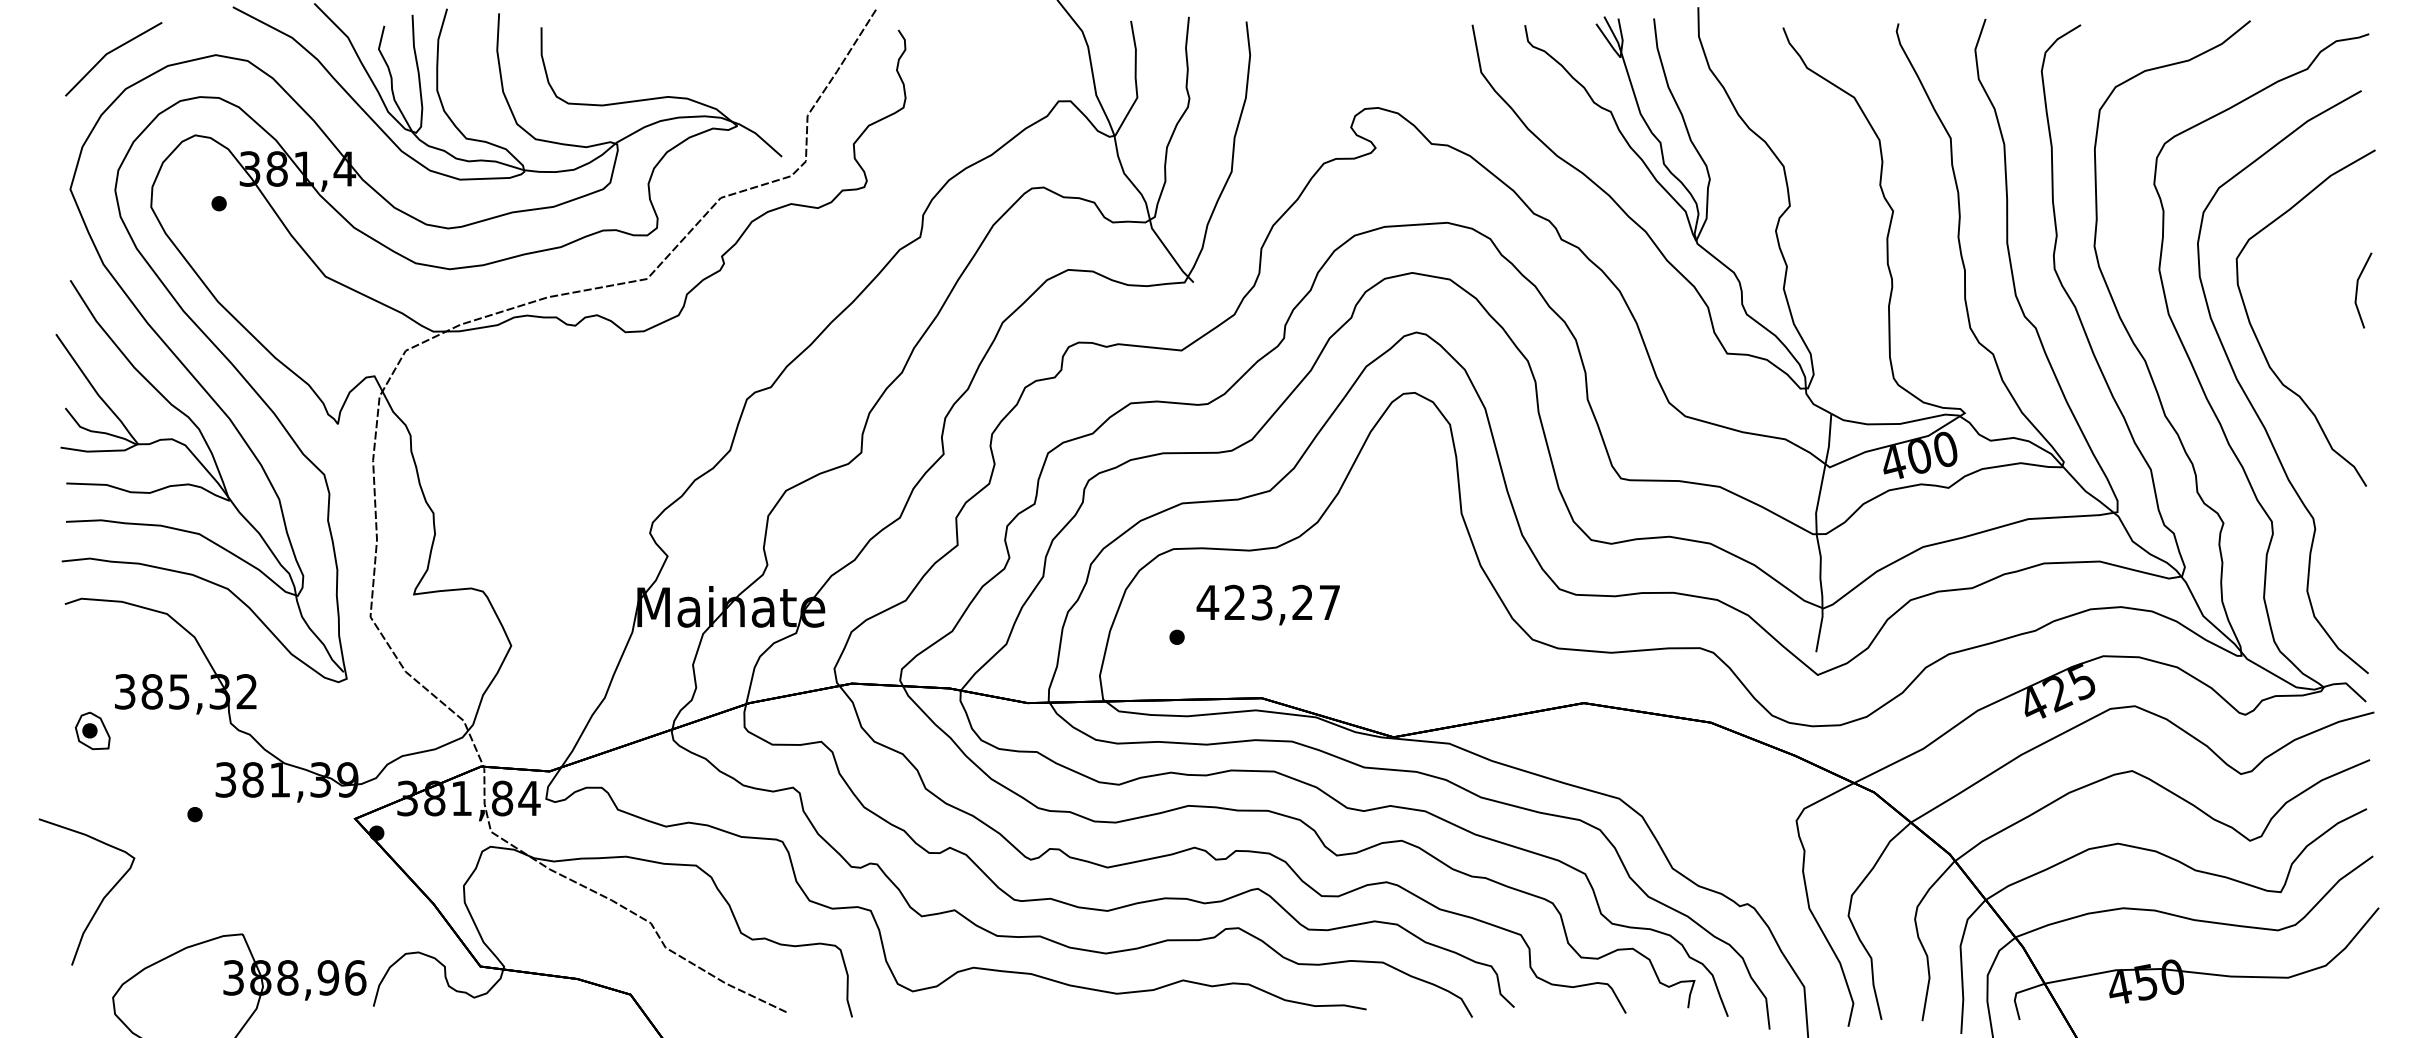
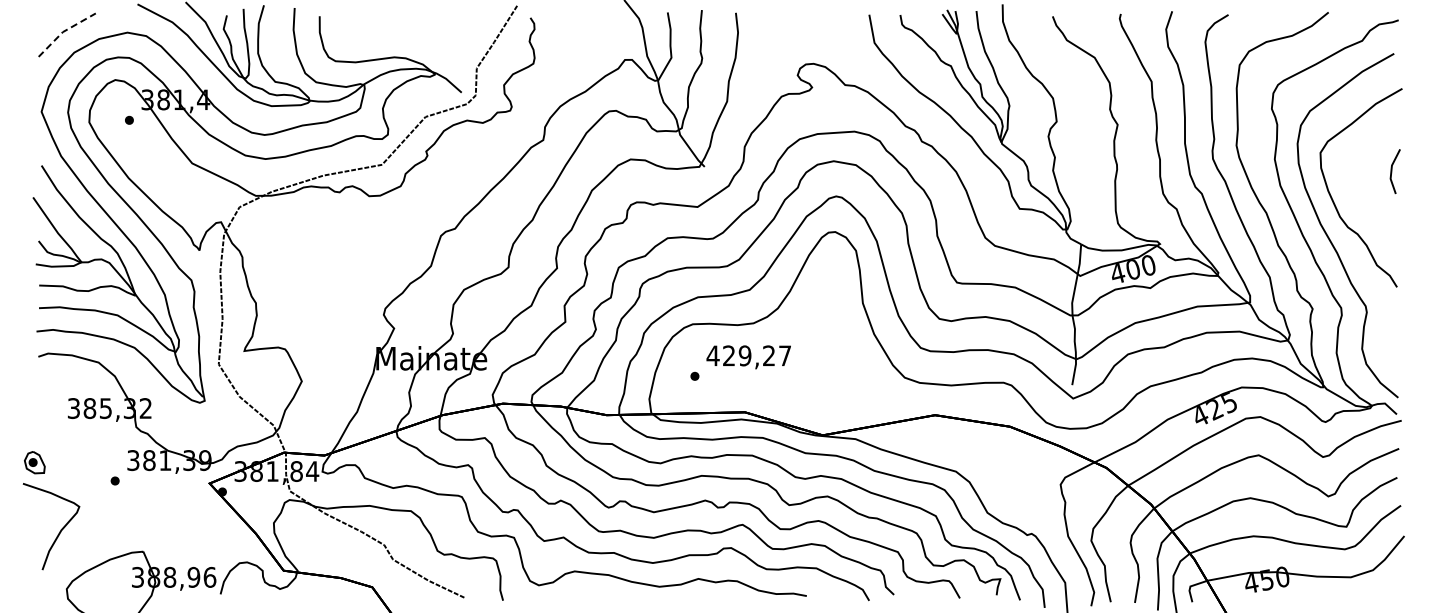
line: (107, 53) -> (63, 31), solid -> dashed
text: (1261, 602) -> (744, 355), 423,27 -> 429,27
part: (92, 730) -> (34, 462), moved

